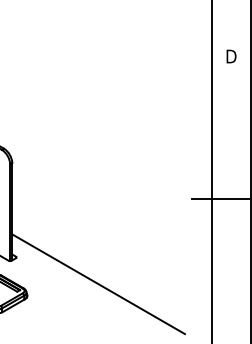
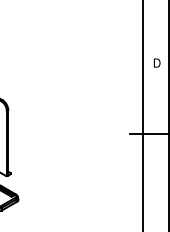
text: (231, 55) -> (157, 62), moved
line: (98, 283) -> (66, 191), removed

